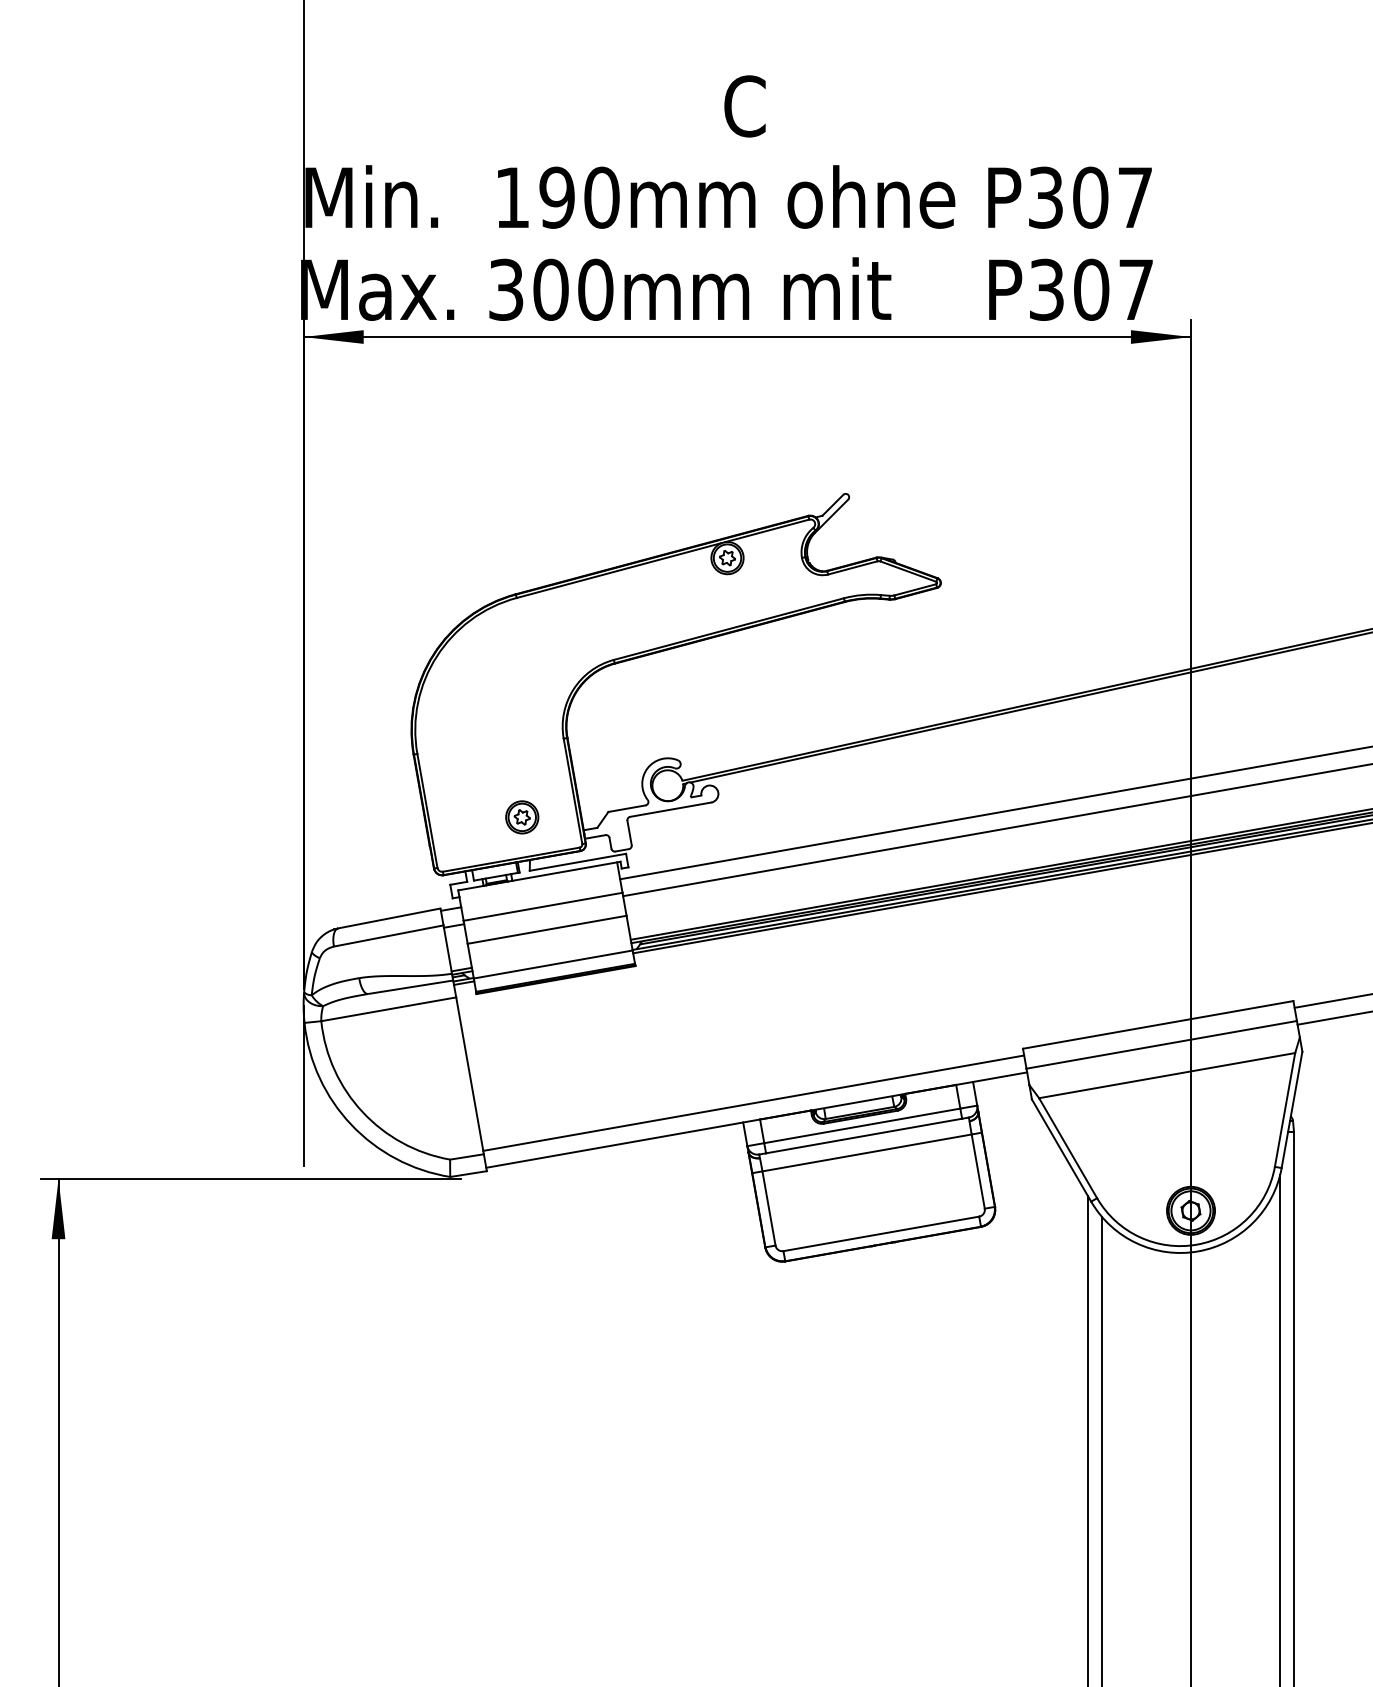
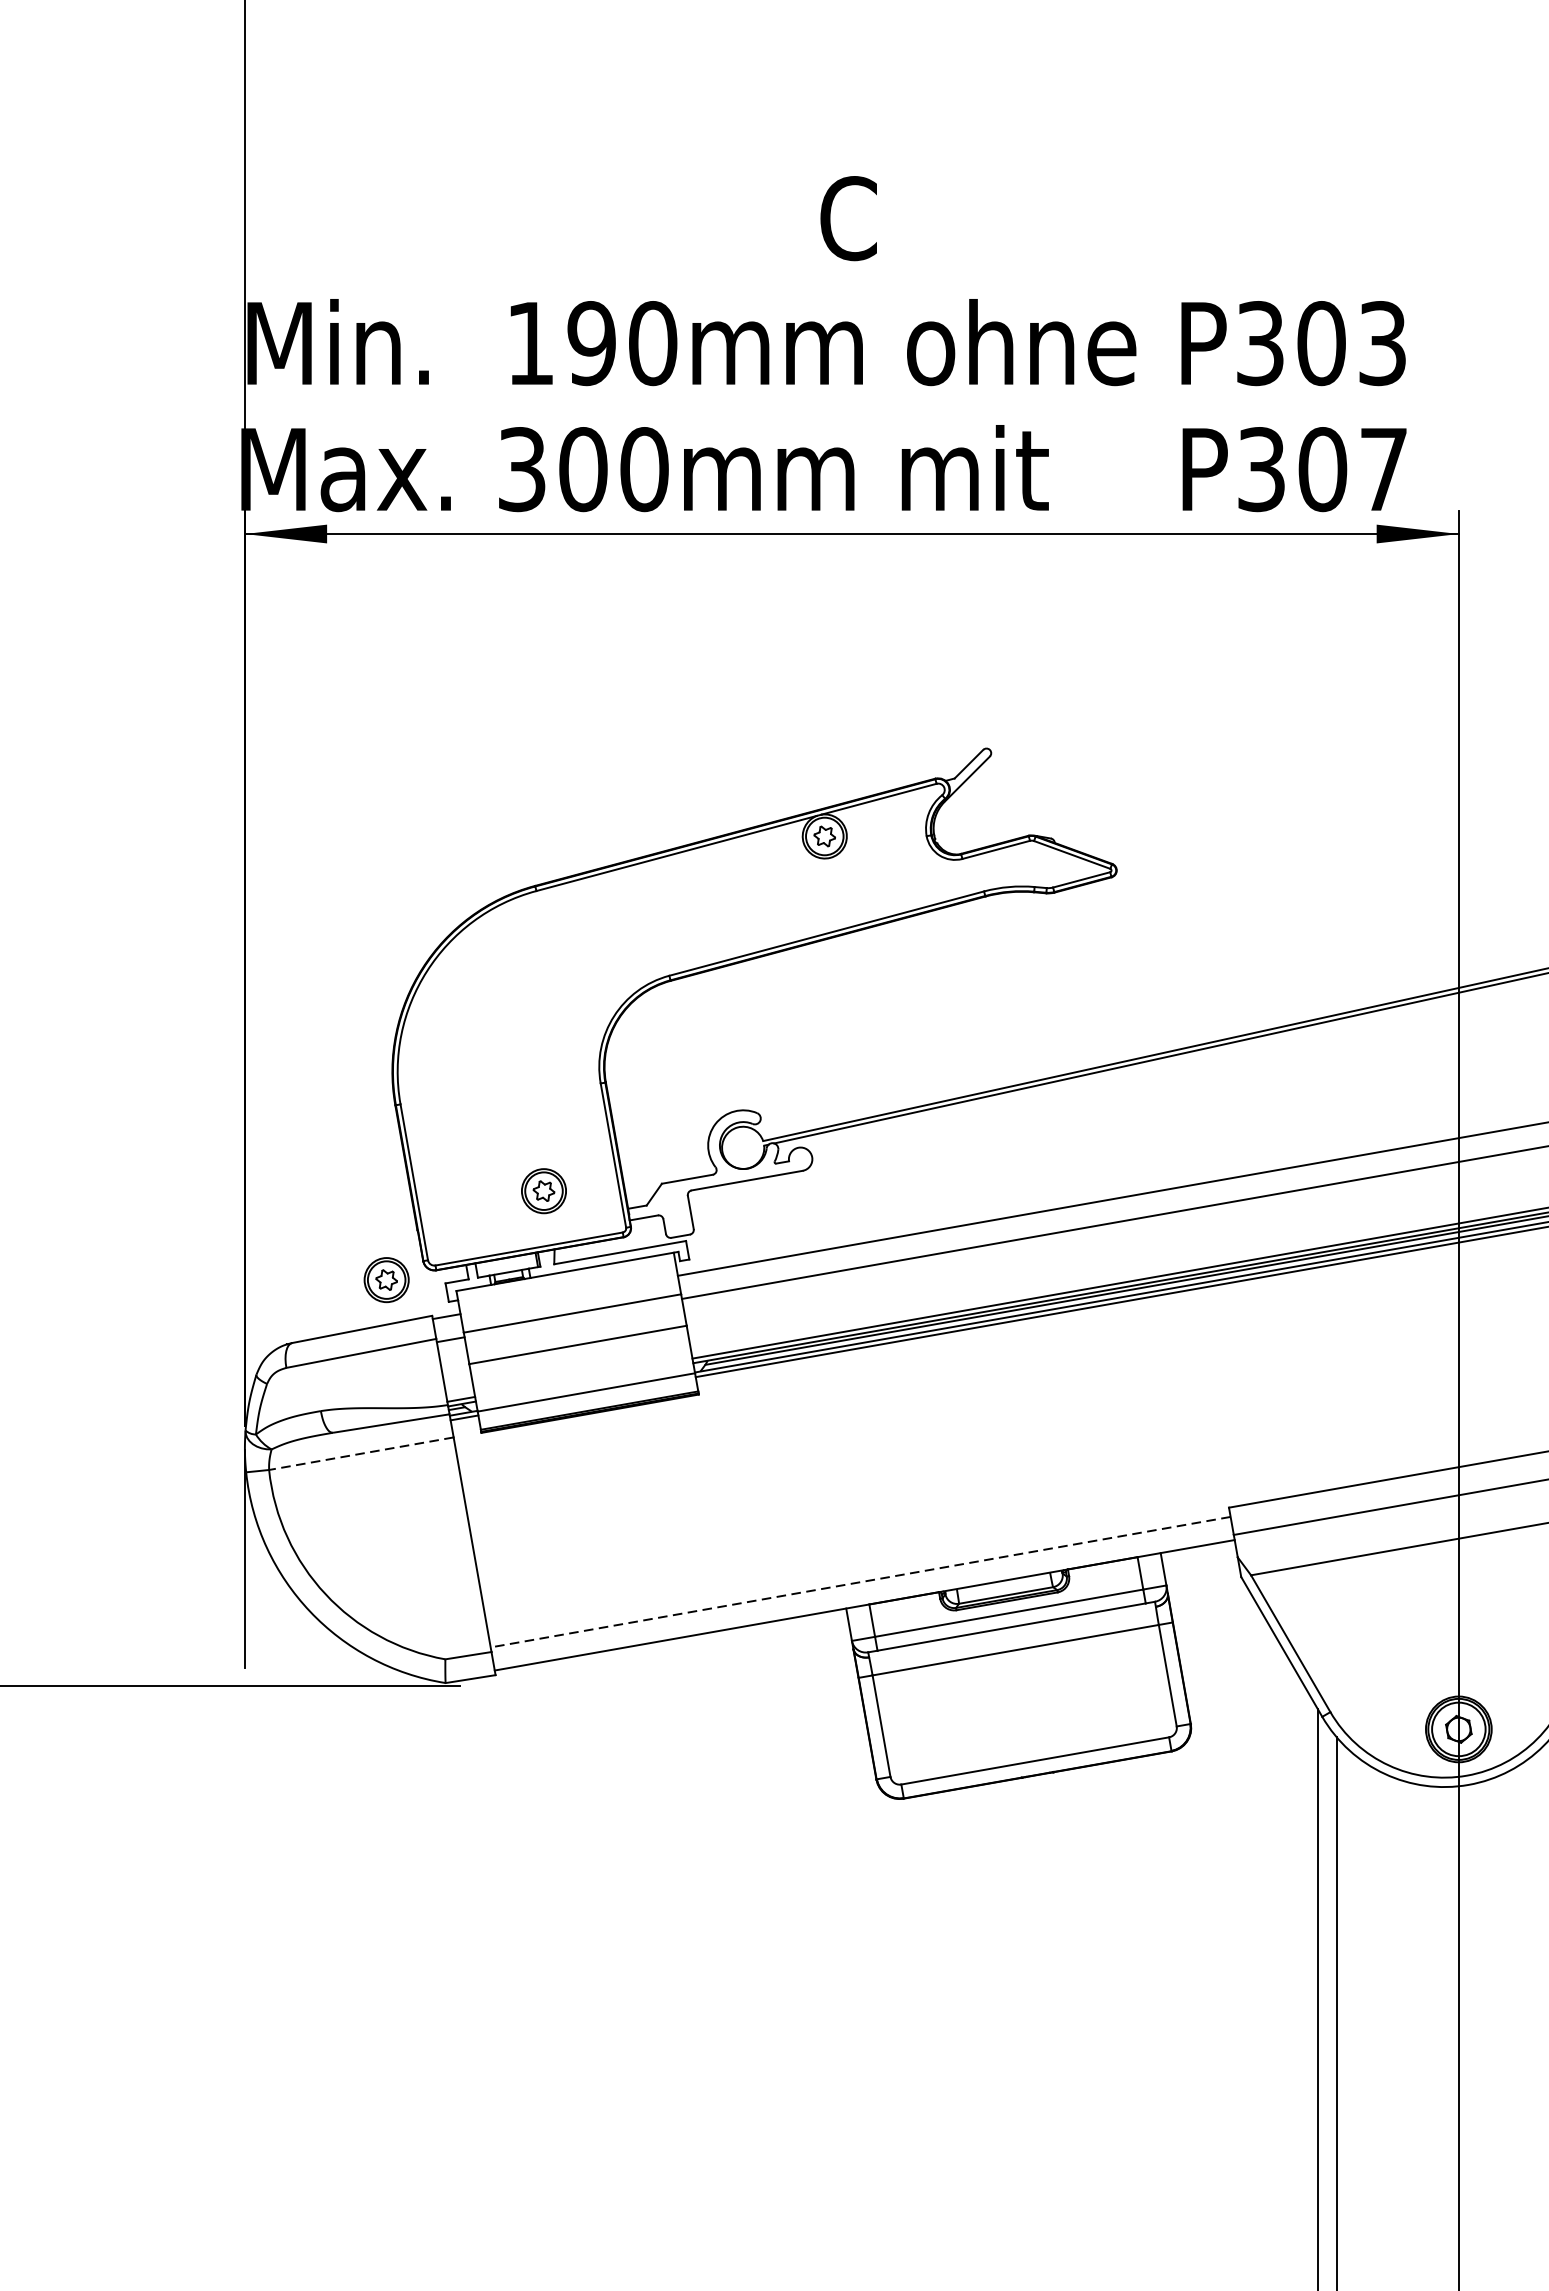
text: (1135, 197) -> (1382, 343), P307 -> P303
part: (407, 882) -> (387, 1280), added
line: (388, 1009) -> (361, 1453), solid -> dashed
line: (753, 1103) -> (860, 1582), solid -> dashed

